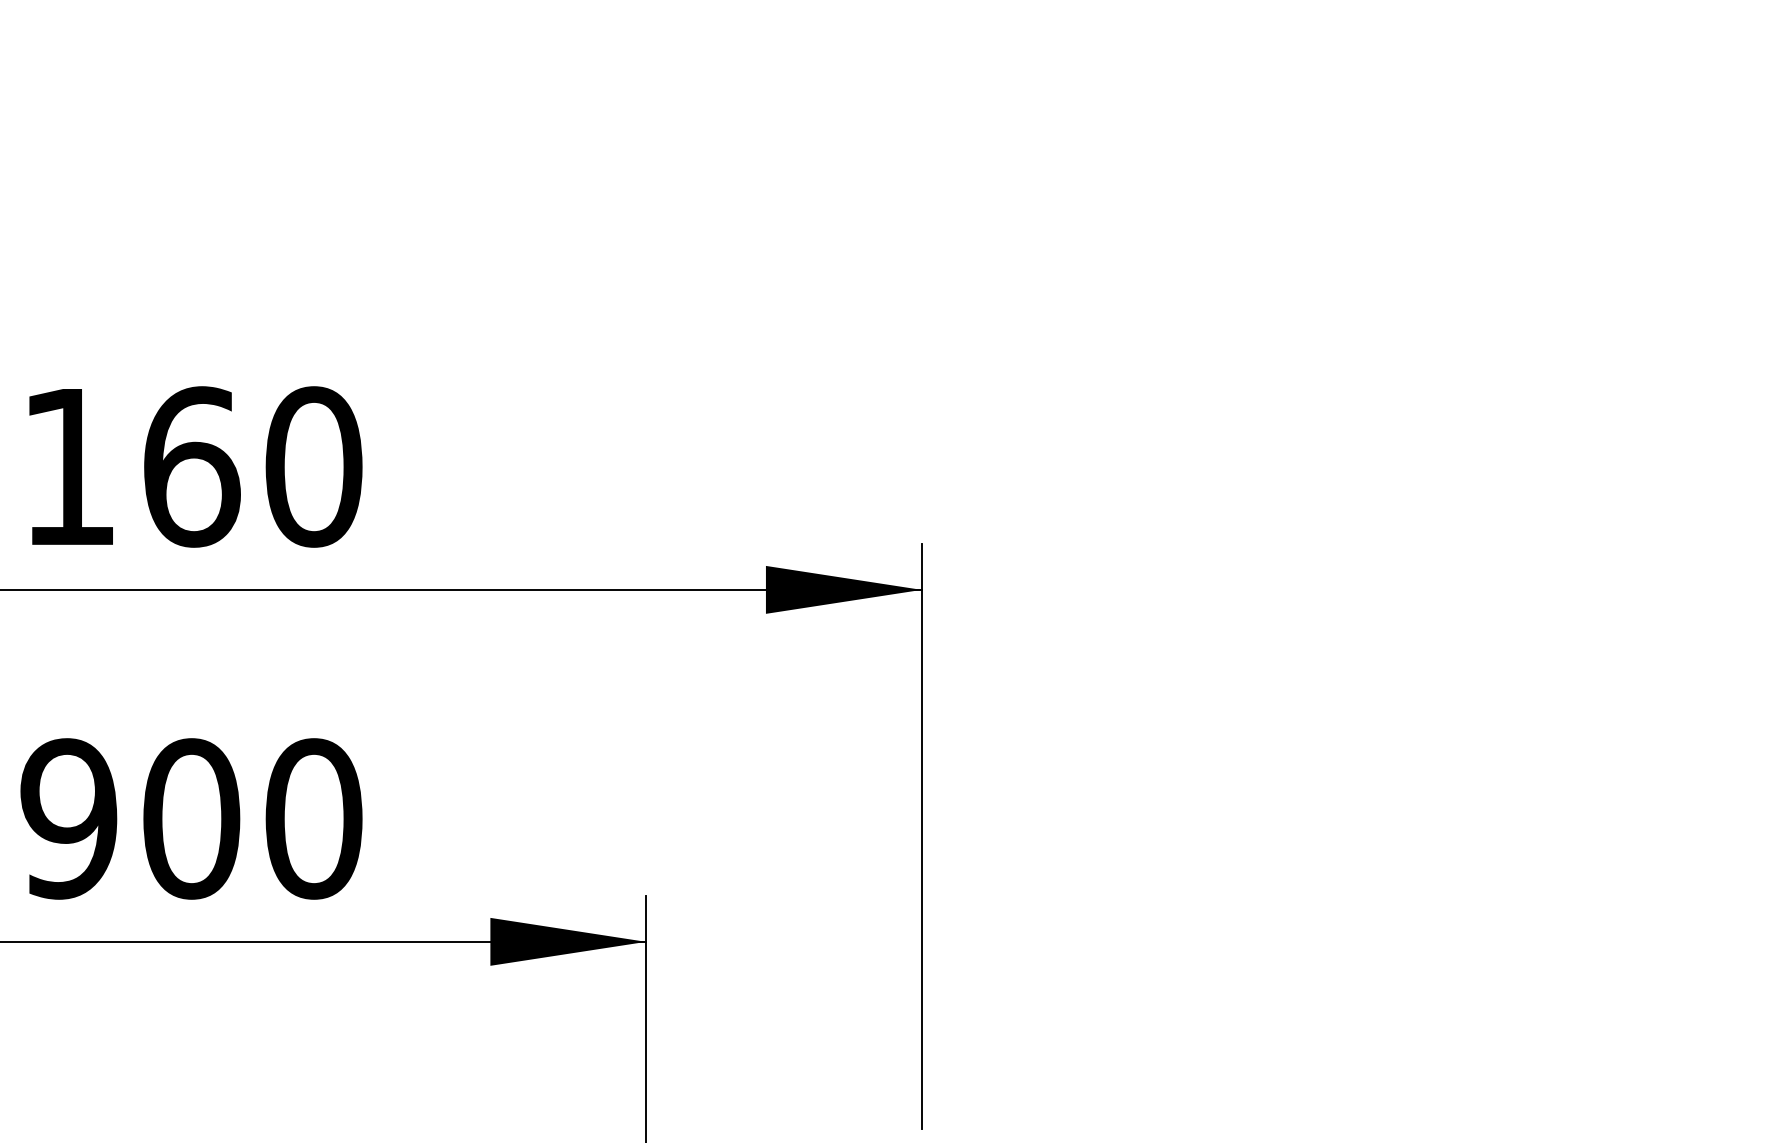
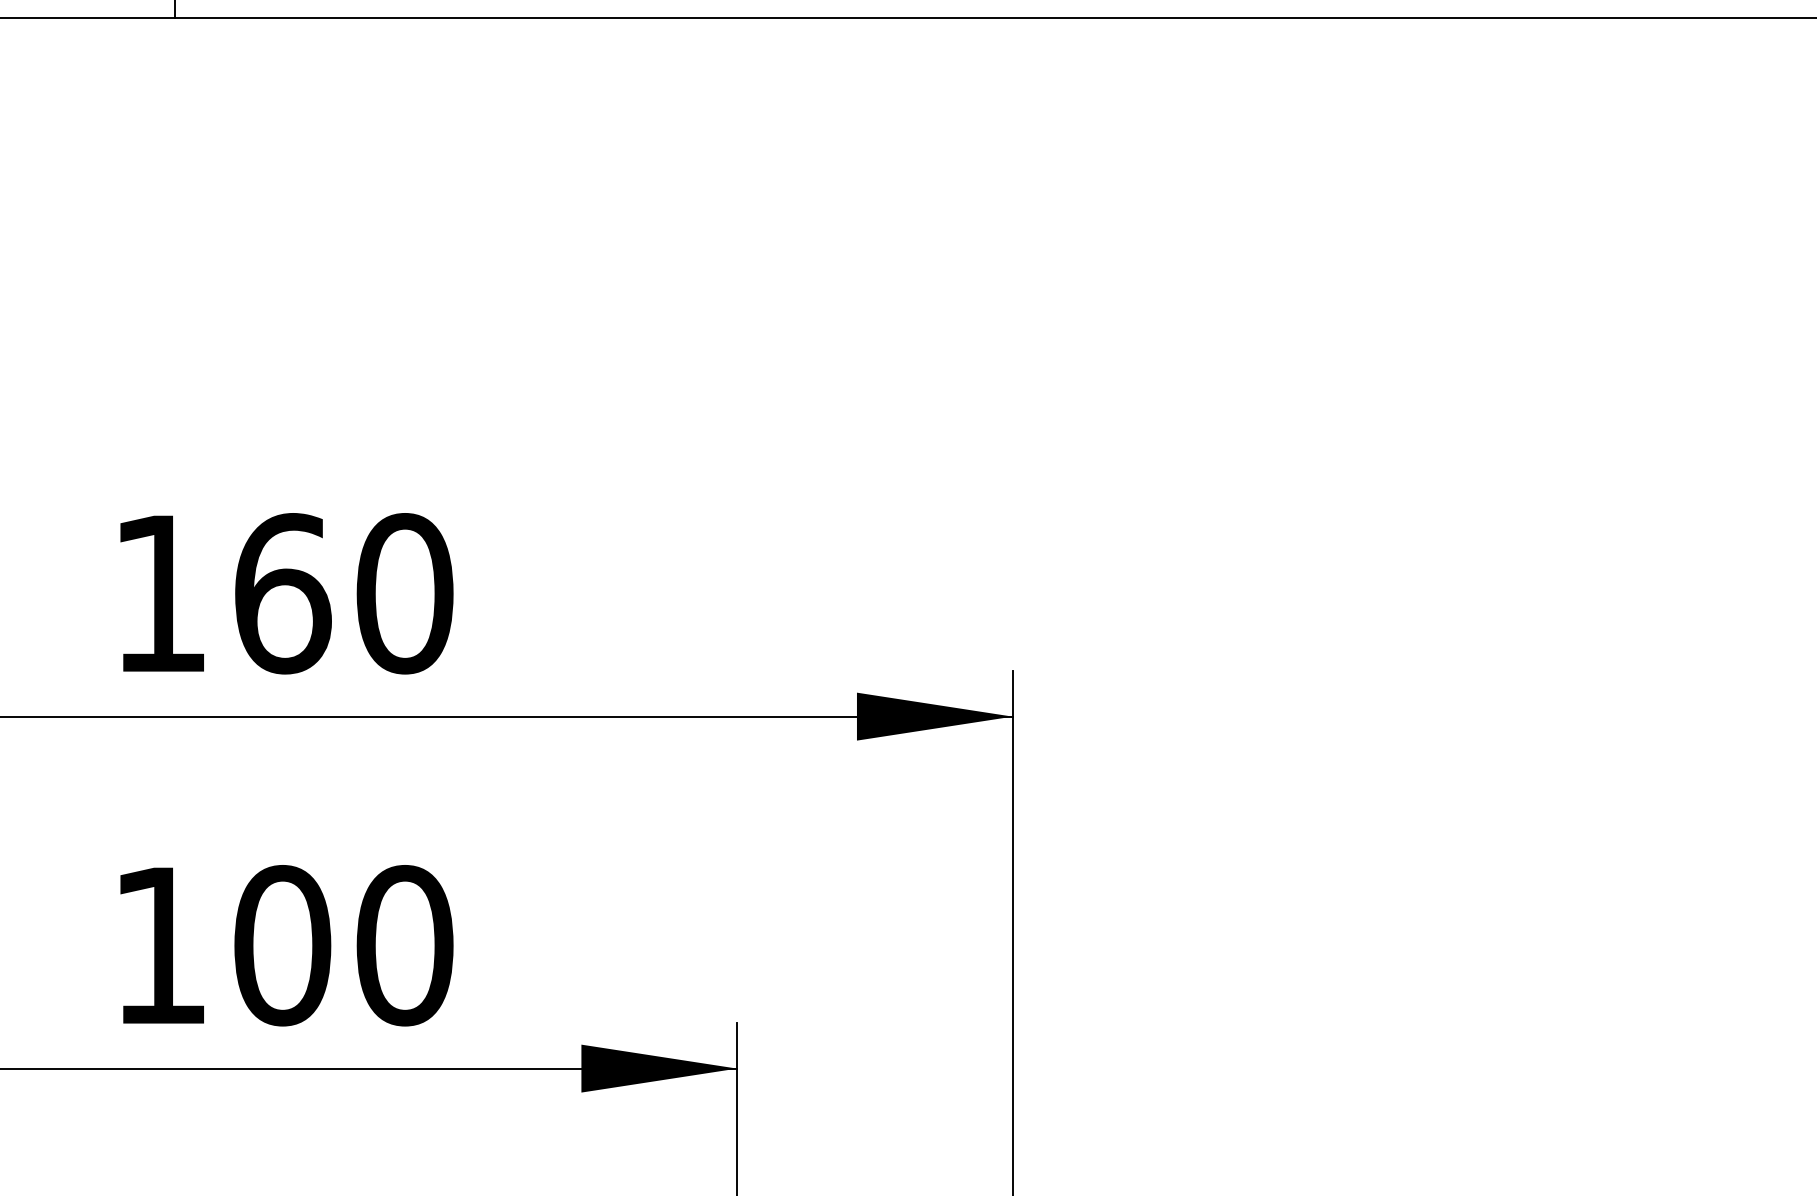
text: (68, 818) -> (159, 945), 900 -> 100

